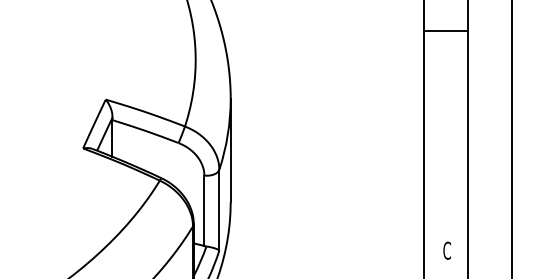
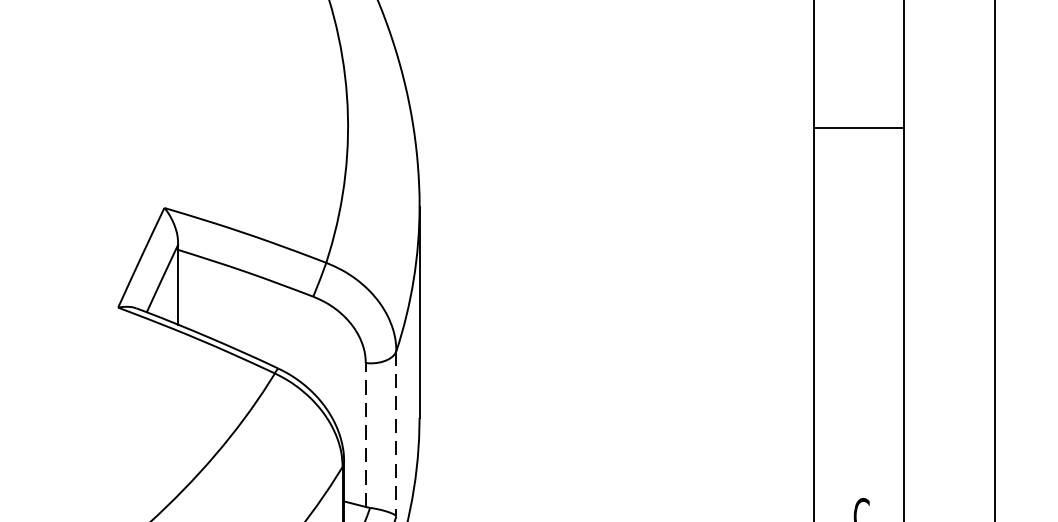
line: (445, 31) -> (858, 128), moved
line: (204, 210) -> (366, 434), solid -> dashed
line: (219, 210) -> (396, 434), solid -> dashed

